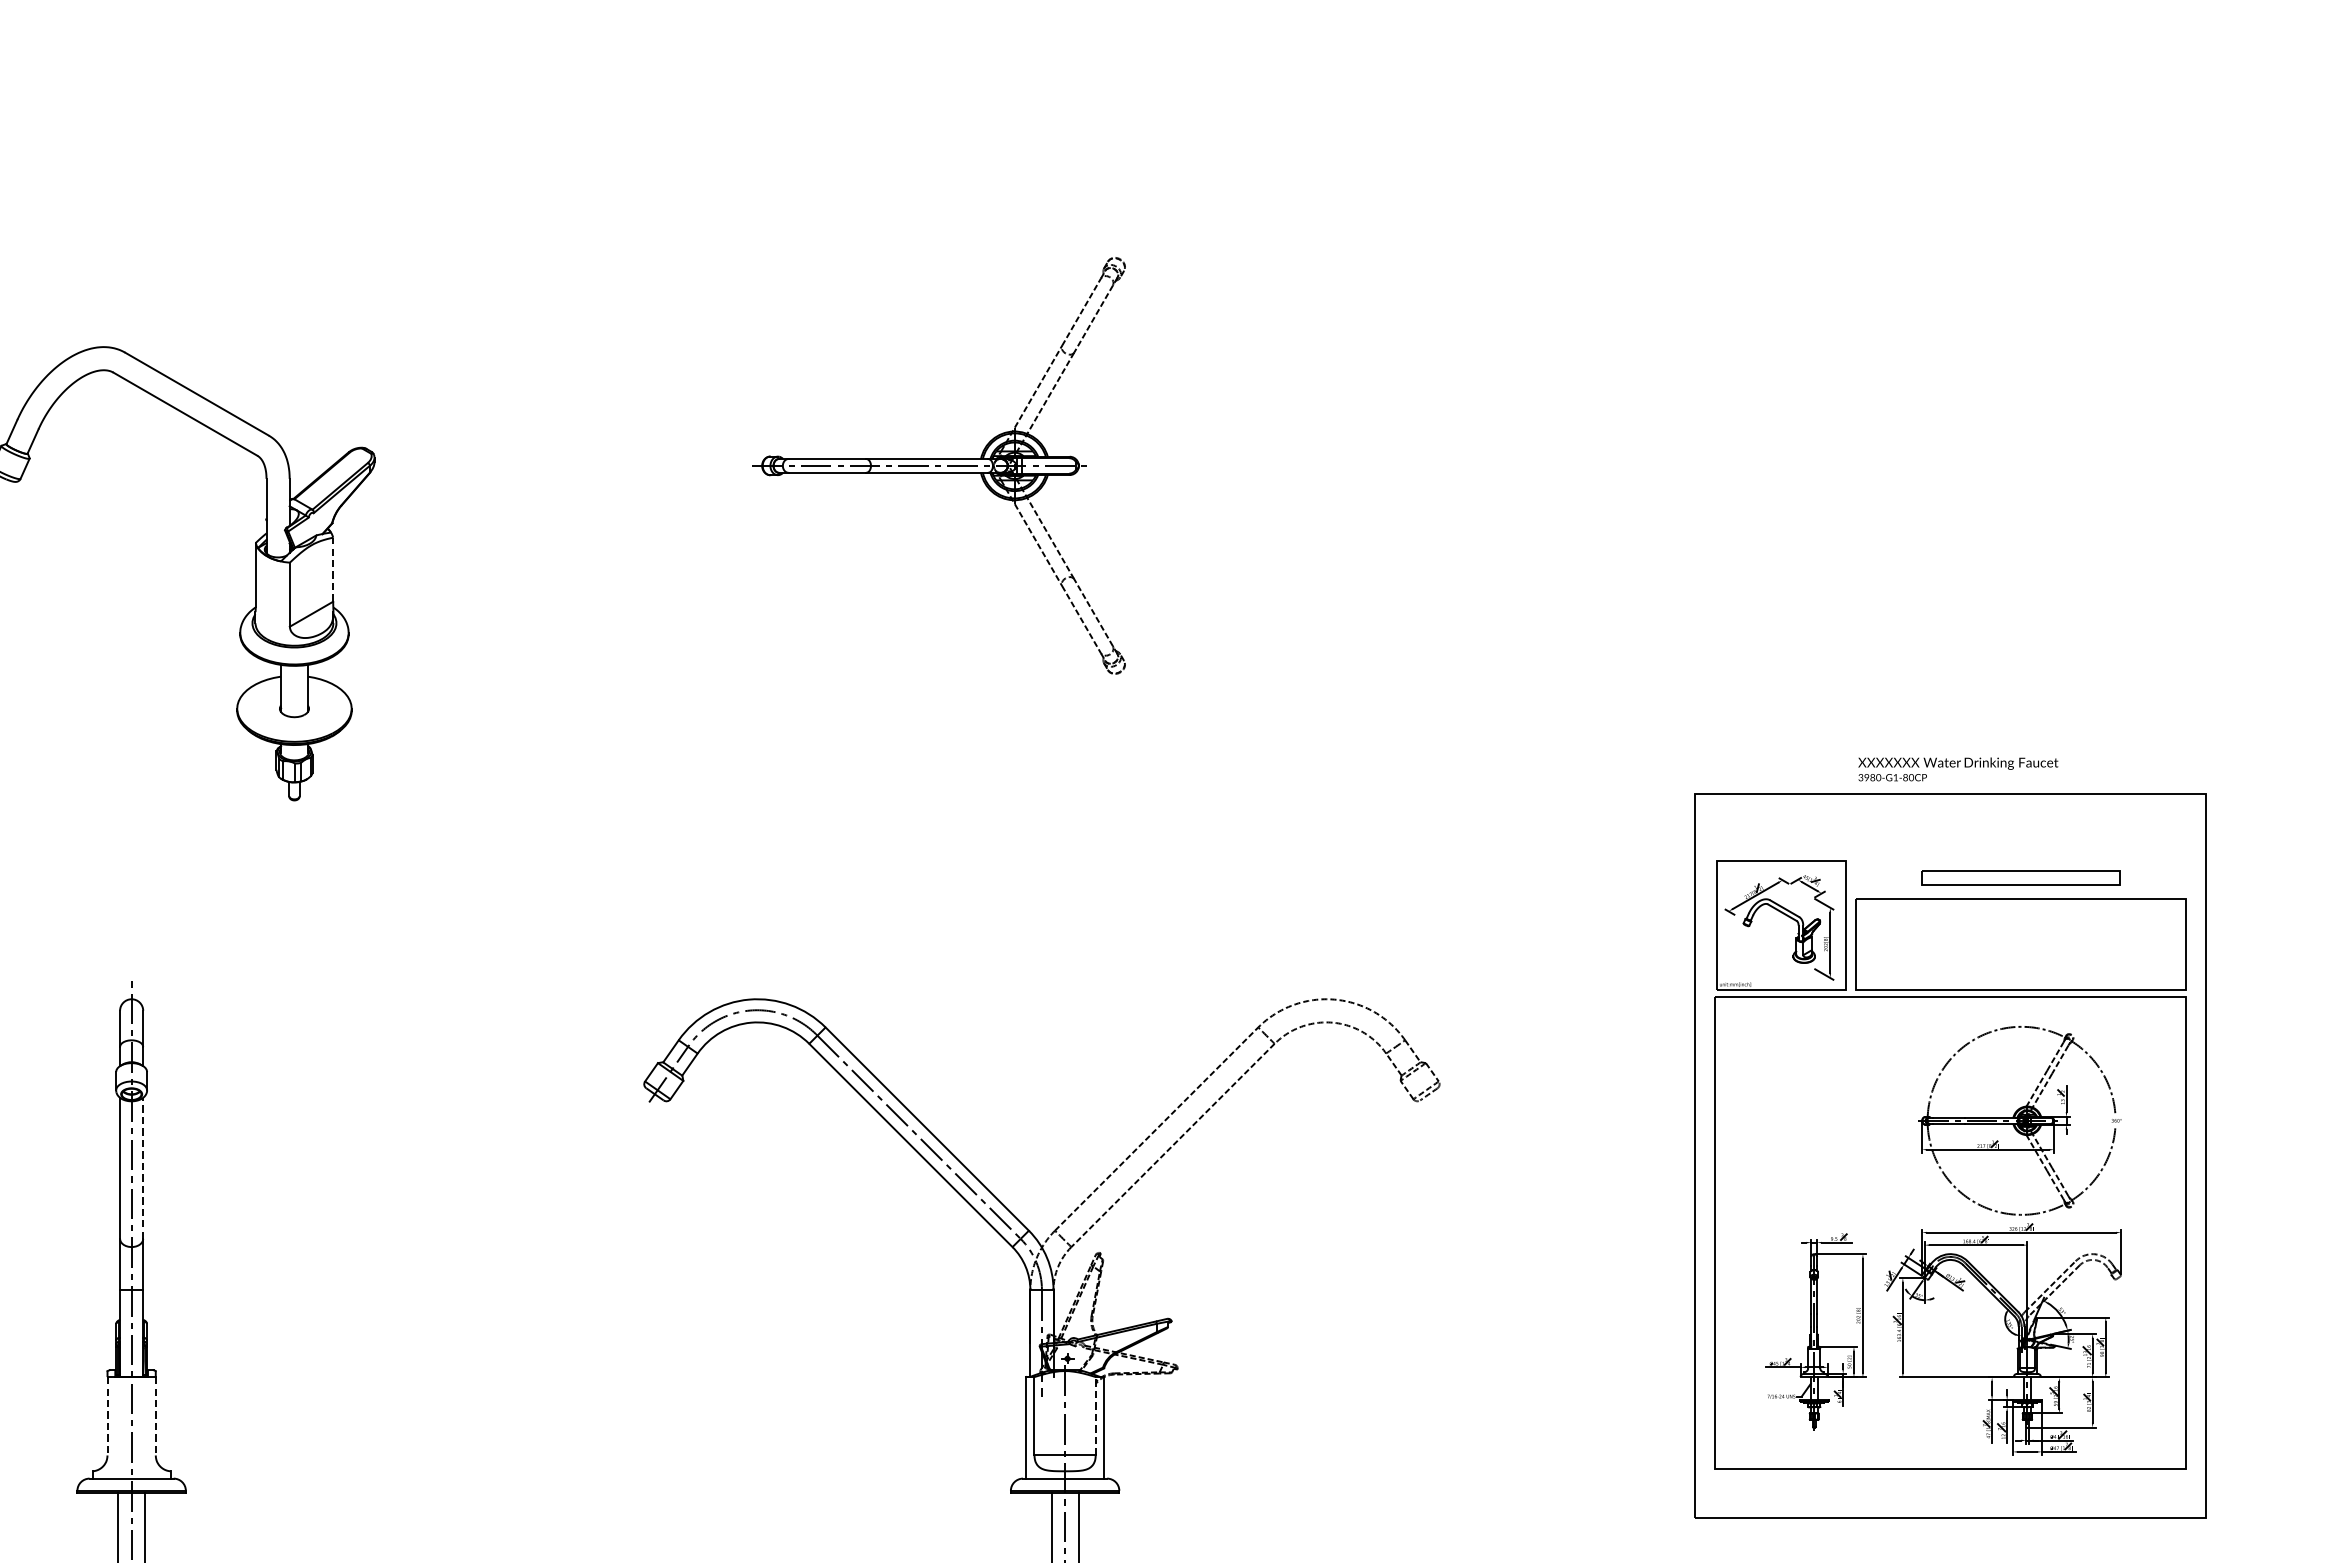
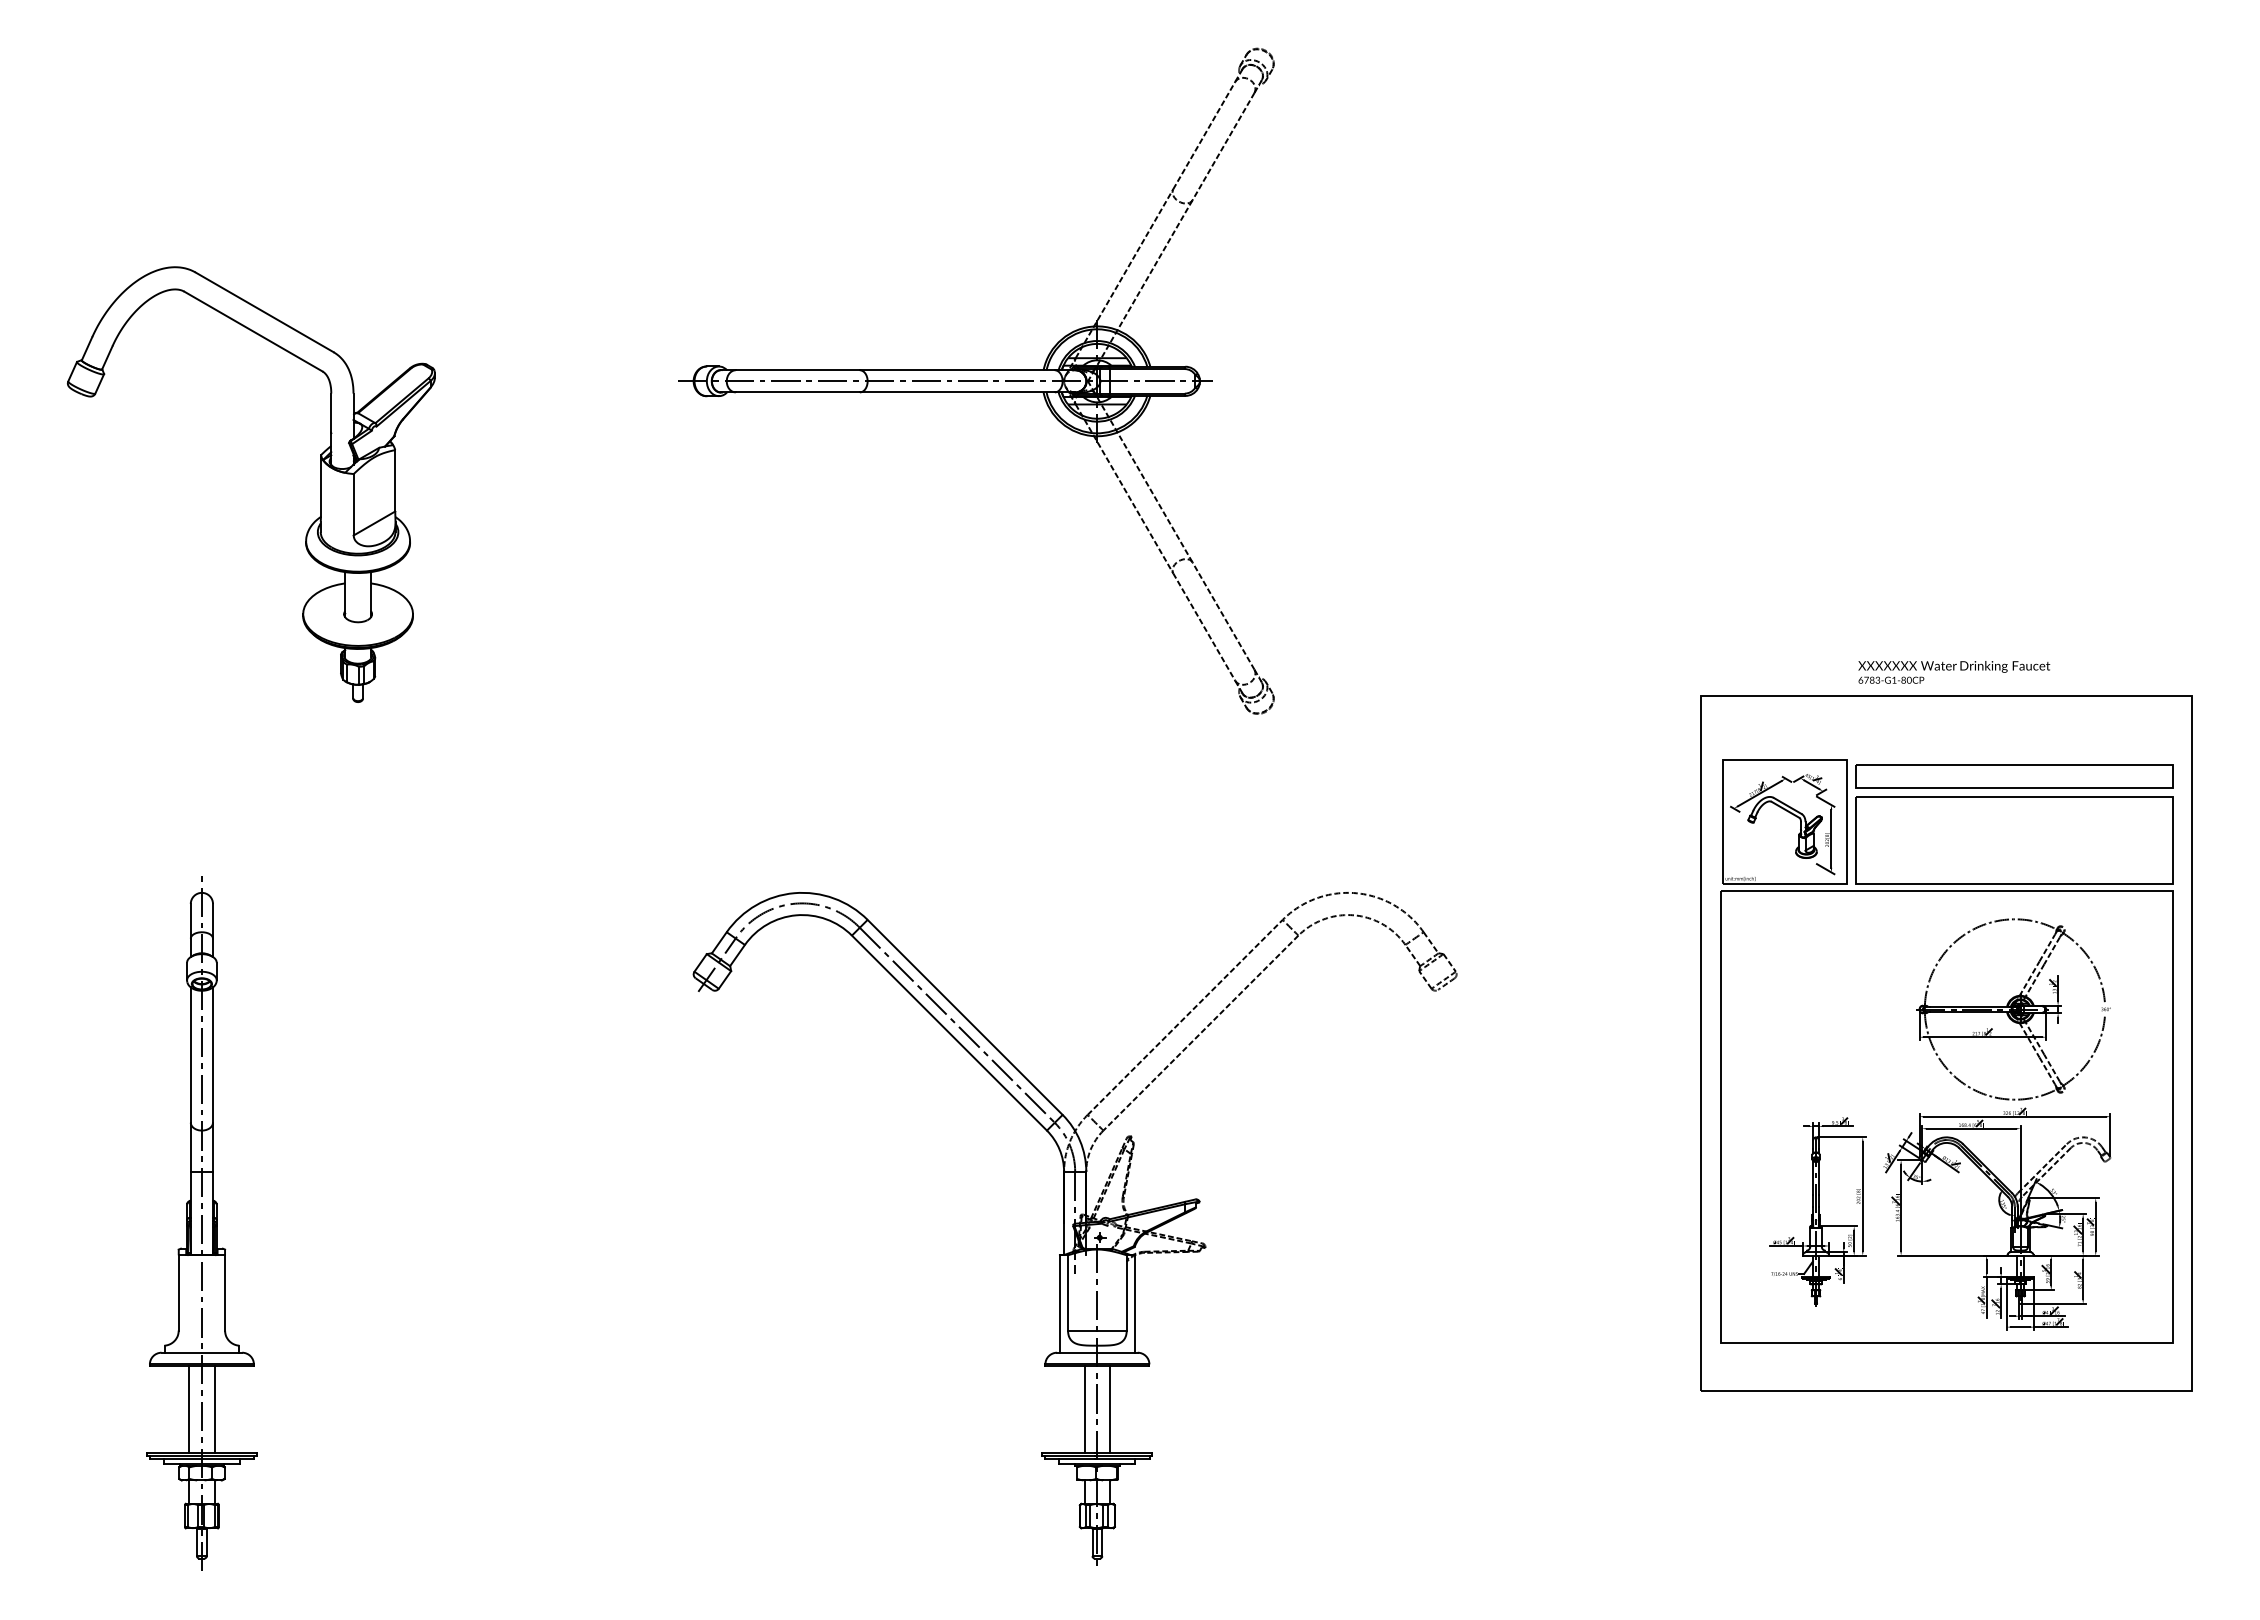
part: (939, 465) -> (976, 380), size x1.67
line: (333, 569) -> (395, 480), dashed -> solid
text: (1869, 776) -> (1869, 679), 3980-G1-80CP -> 6783-G1-80CP
part: (2021, 877) -> (2014, 776), size x1.67
line: (143, 1168) -> (213, 1055), dashed -> solid
line: (107, 1415) -> (178, 1292), dashed -> solid
line: (156, 1415) -> (225, 1292), dashed -> solid
line: (1095, 1415) -> (1126, 1292), dashed -> solid

